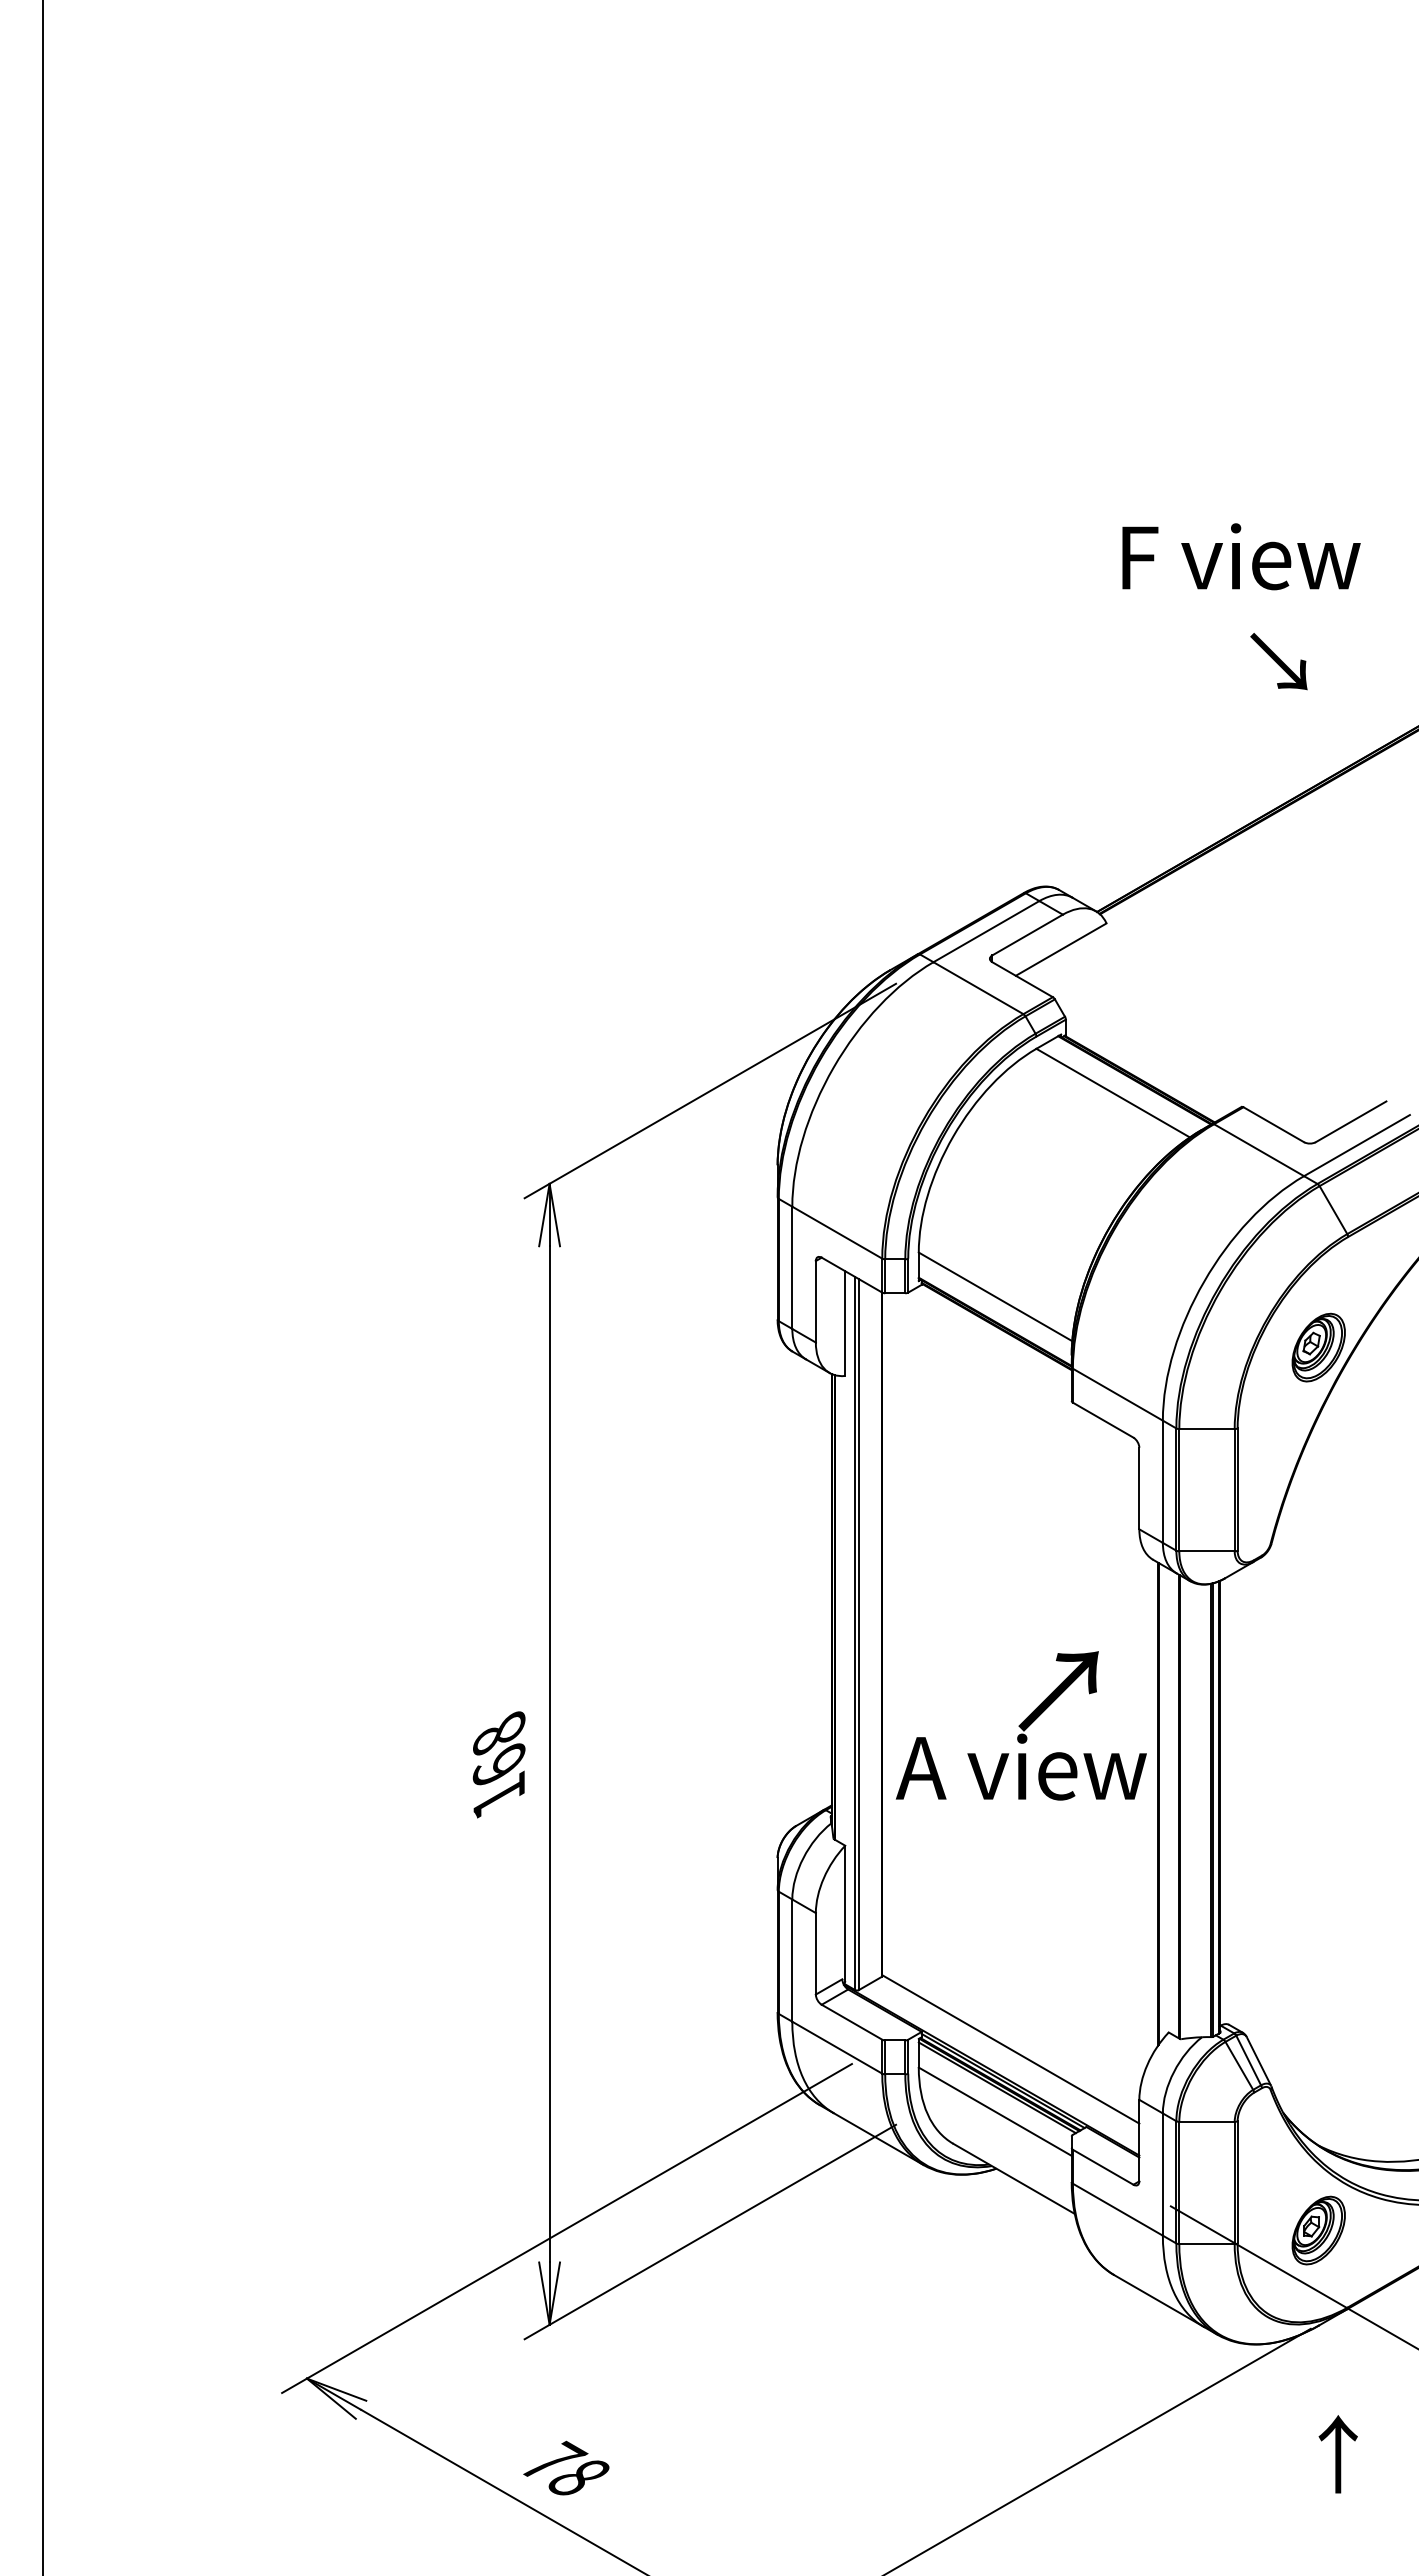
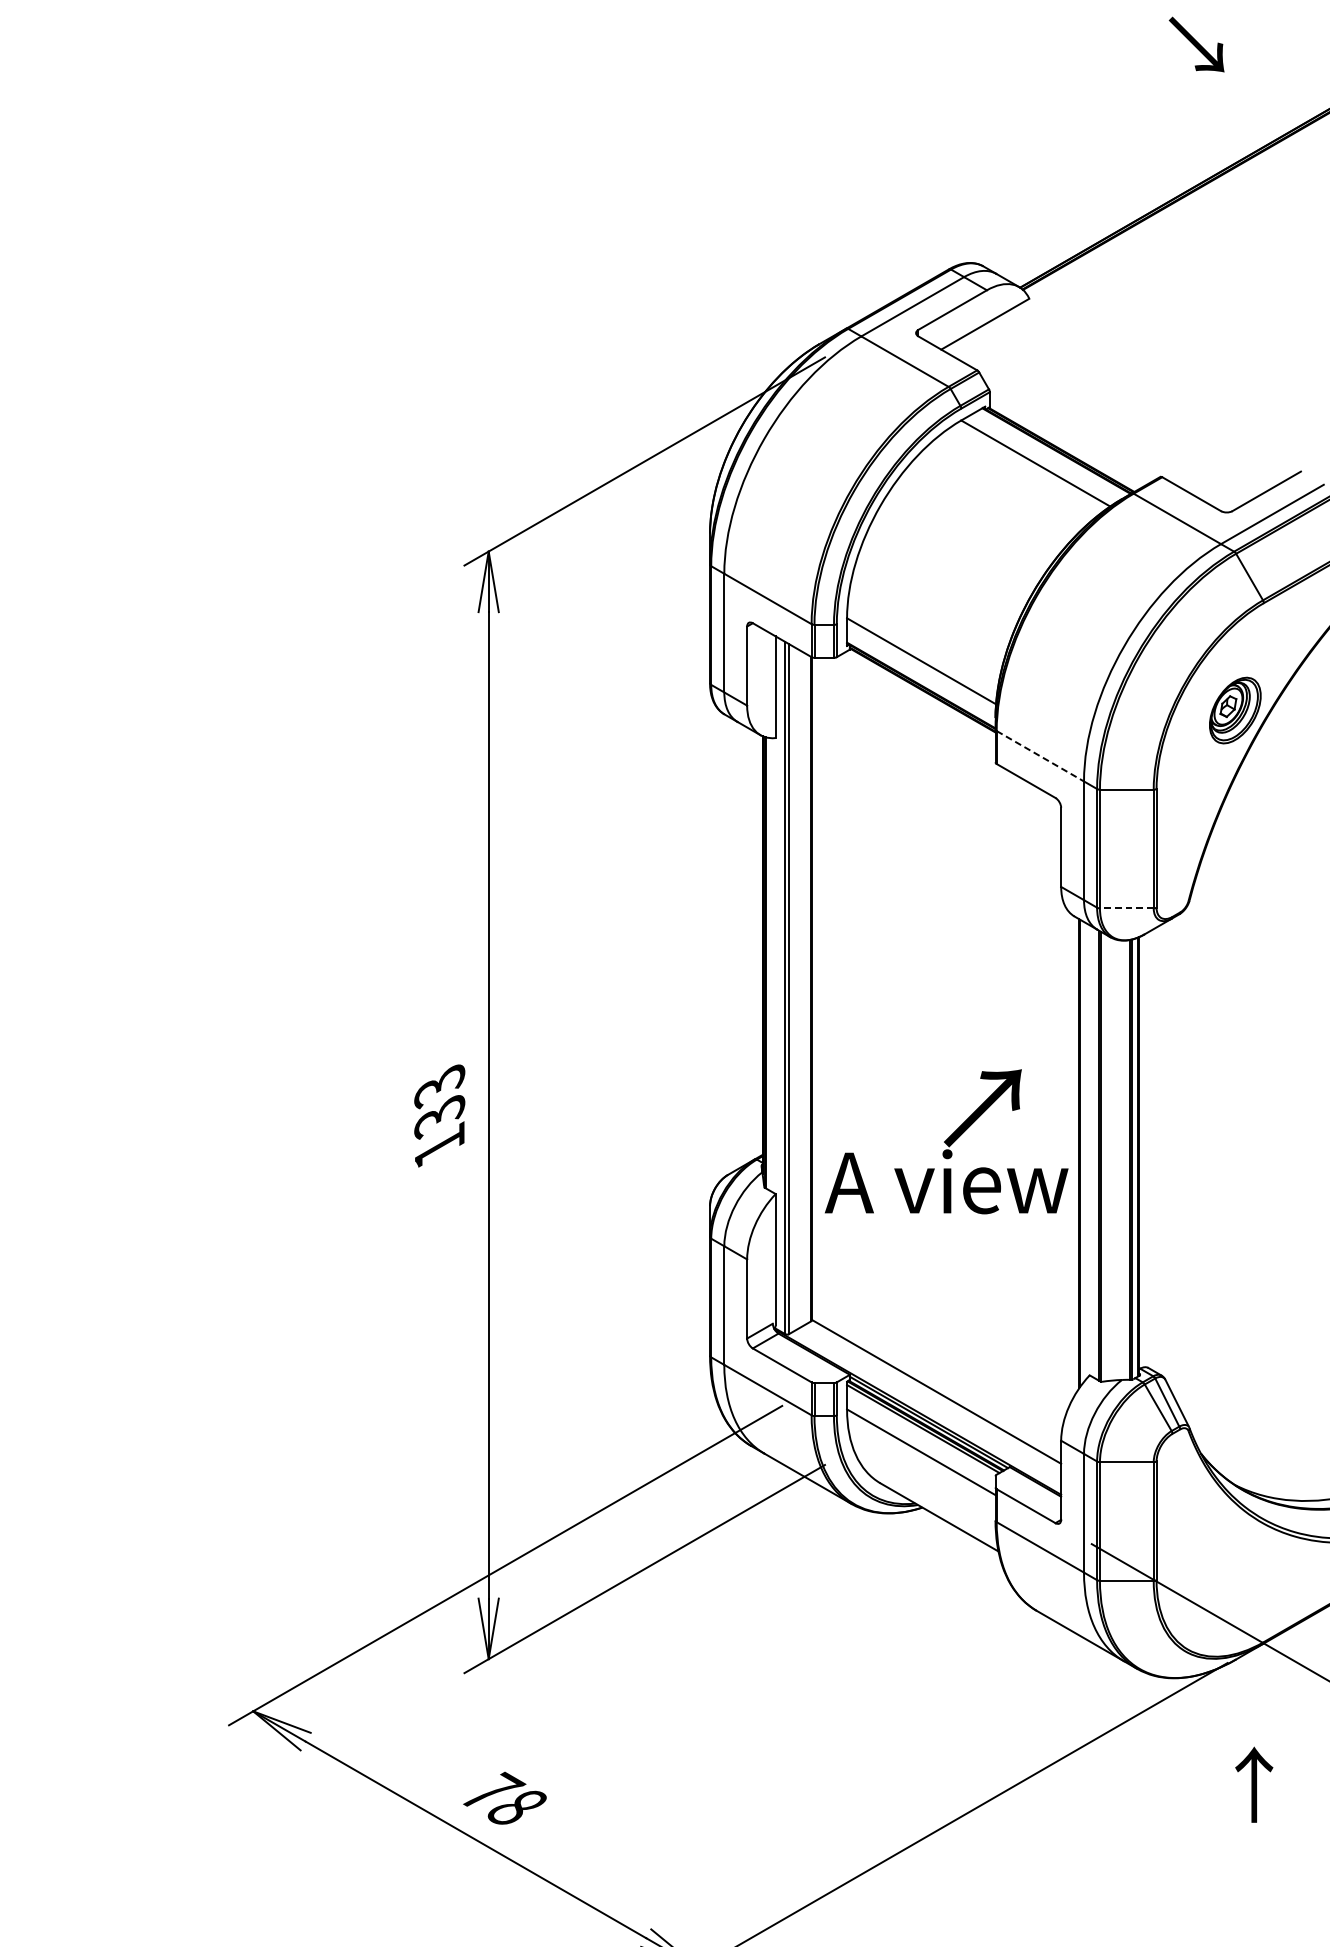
line: (1117, 1394) -> (1039, 756), solid -> dashed
line: (1207, 1551) -> (1127, 908), solid -> dashed
text: (1020, 1725) -> (945, 1141), moved
text: (498, 1750) -> (439, 1101), 168 -> 133
part: (1318, 2230) -> (1235, 1567), removed

